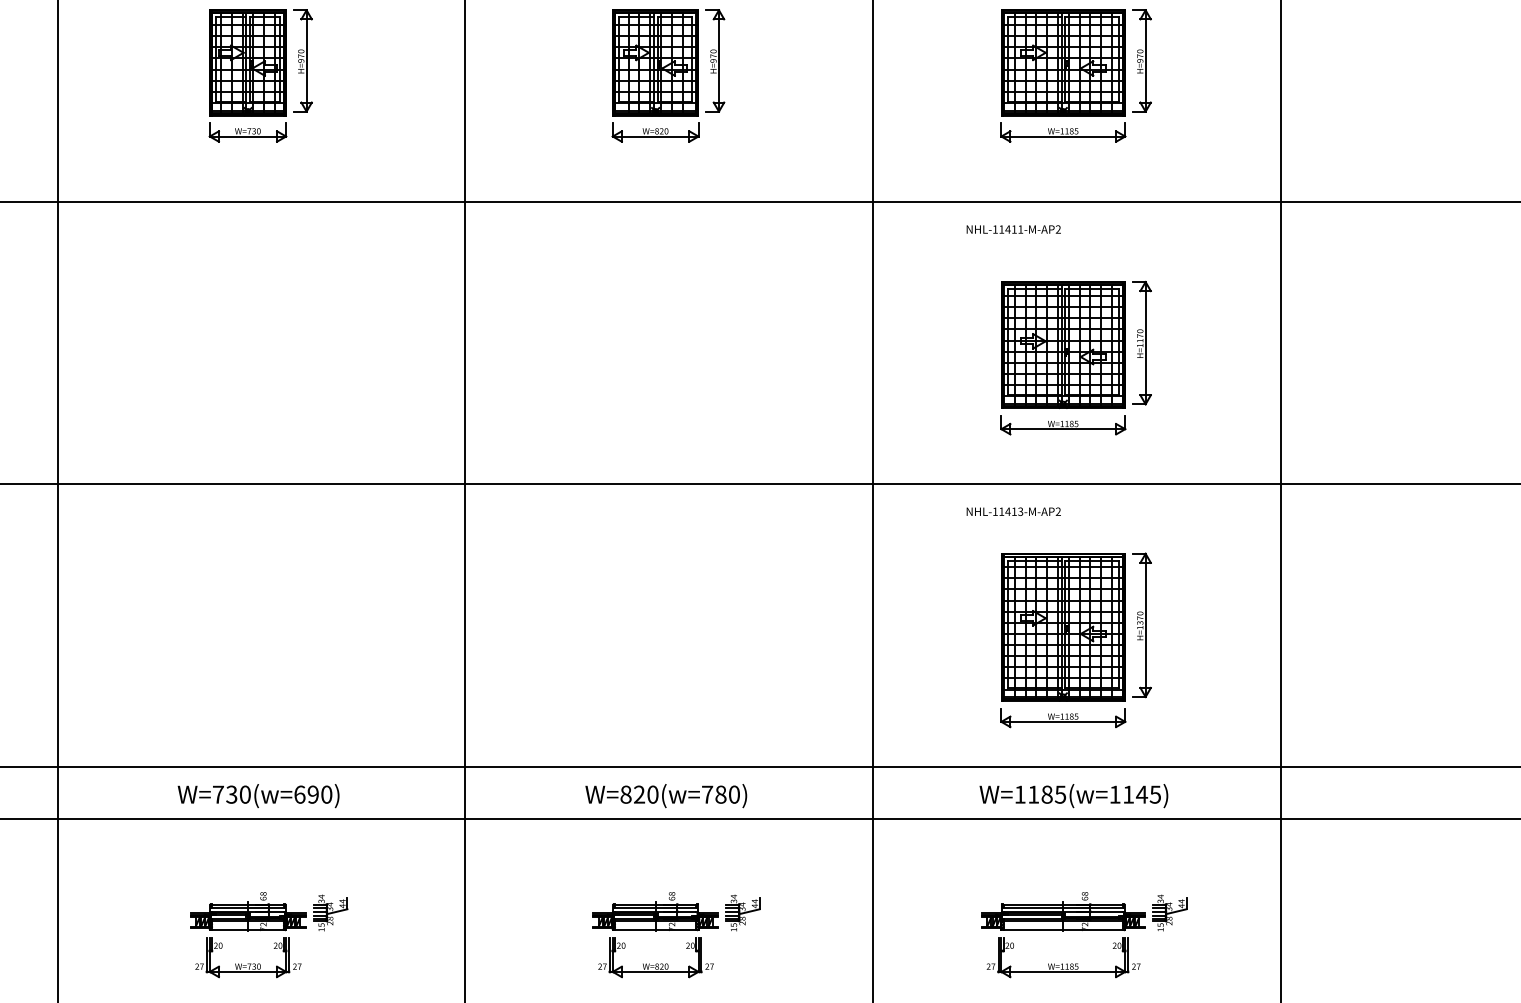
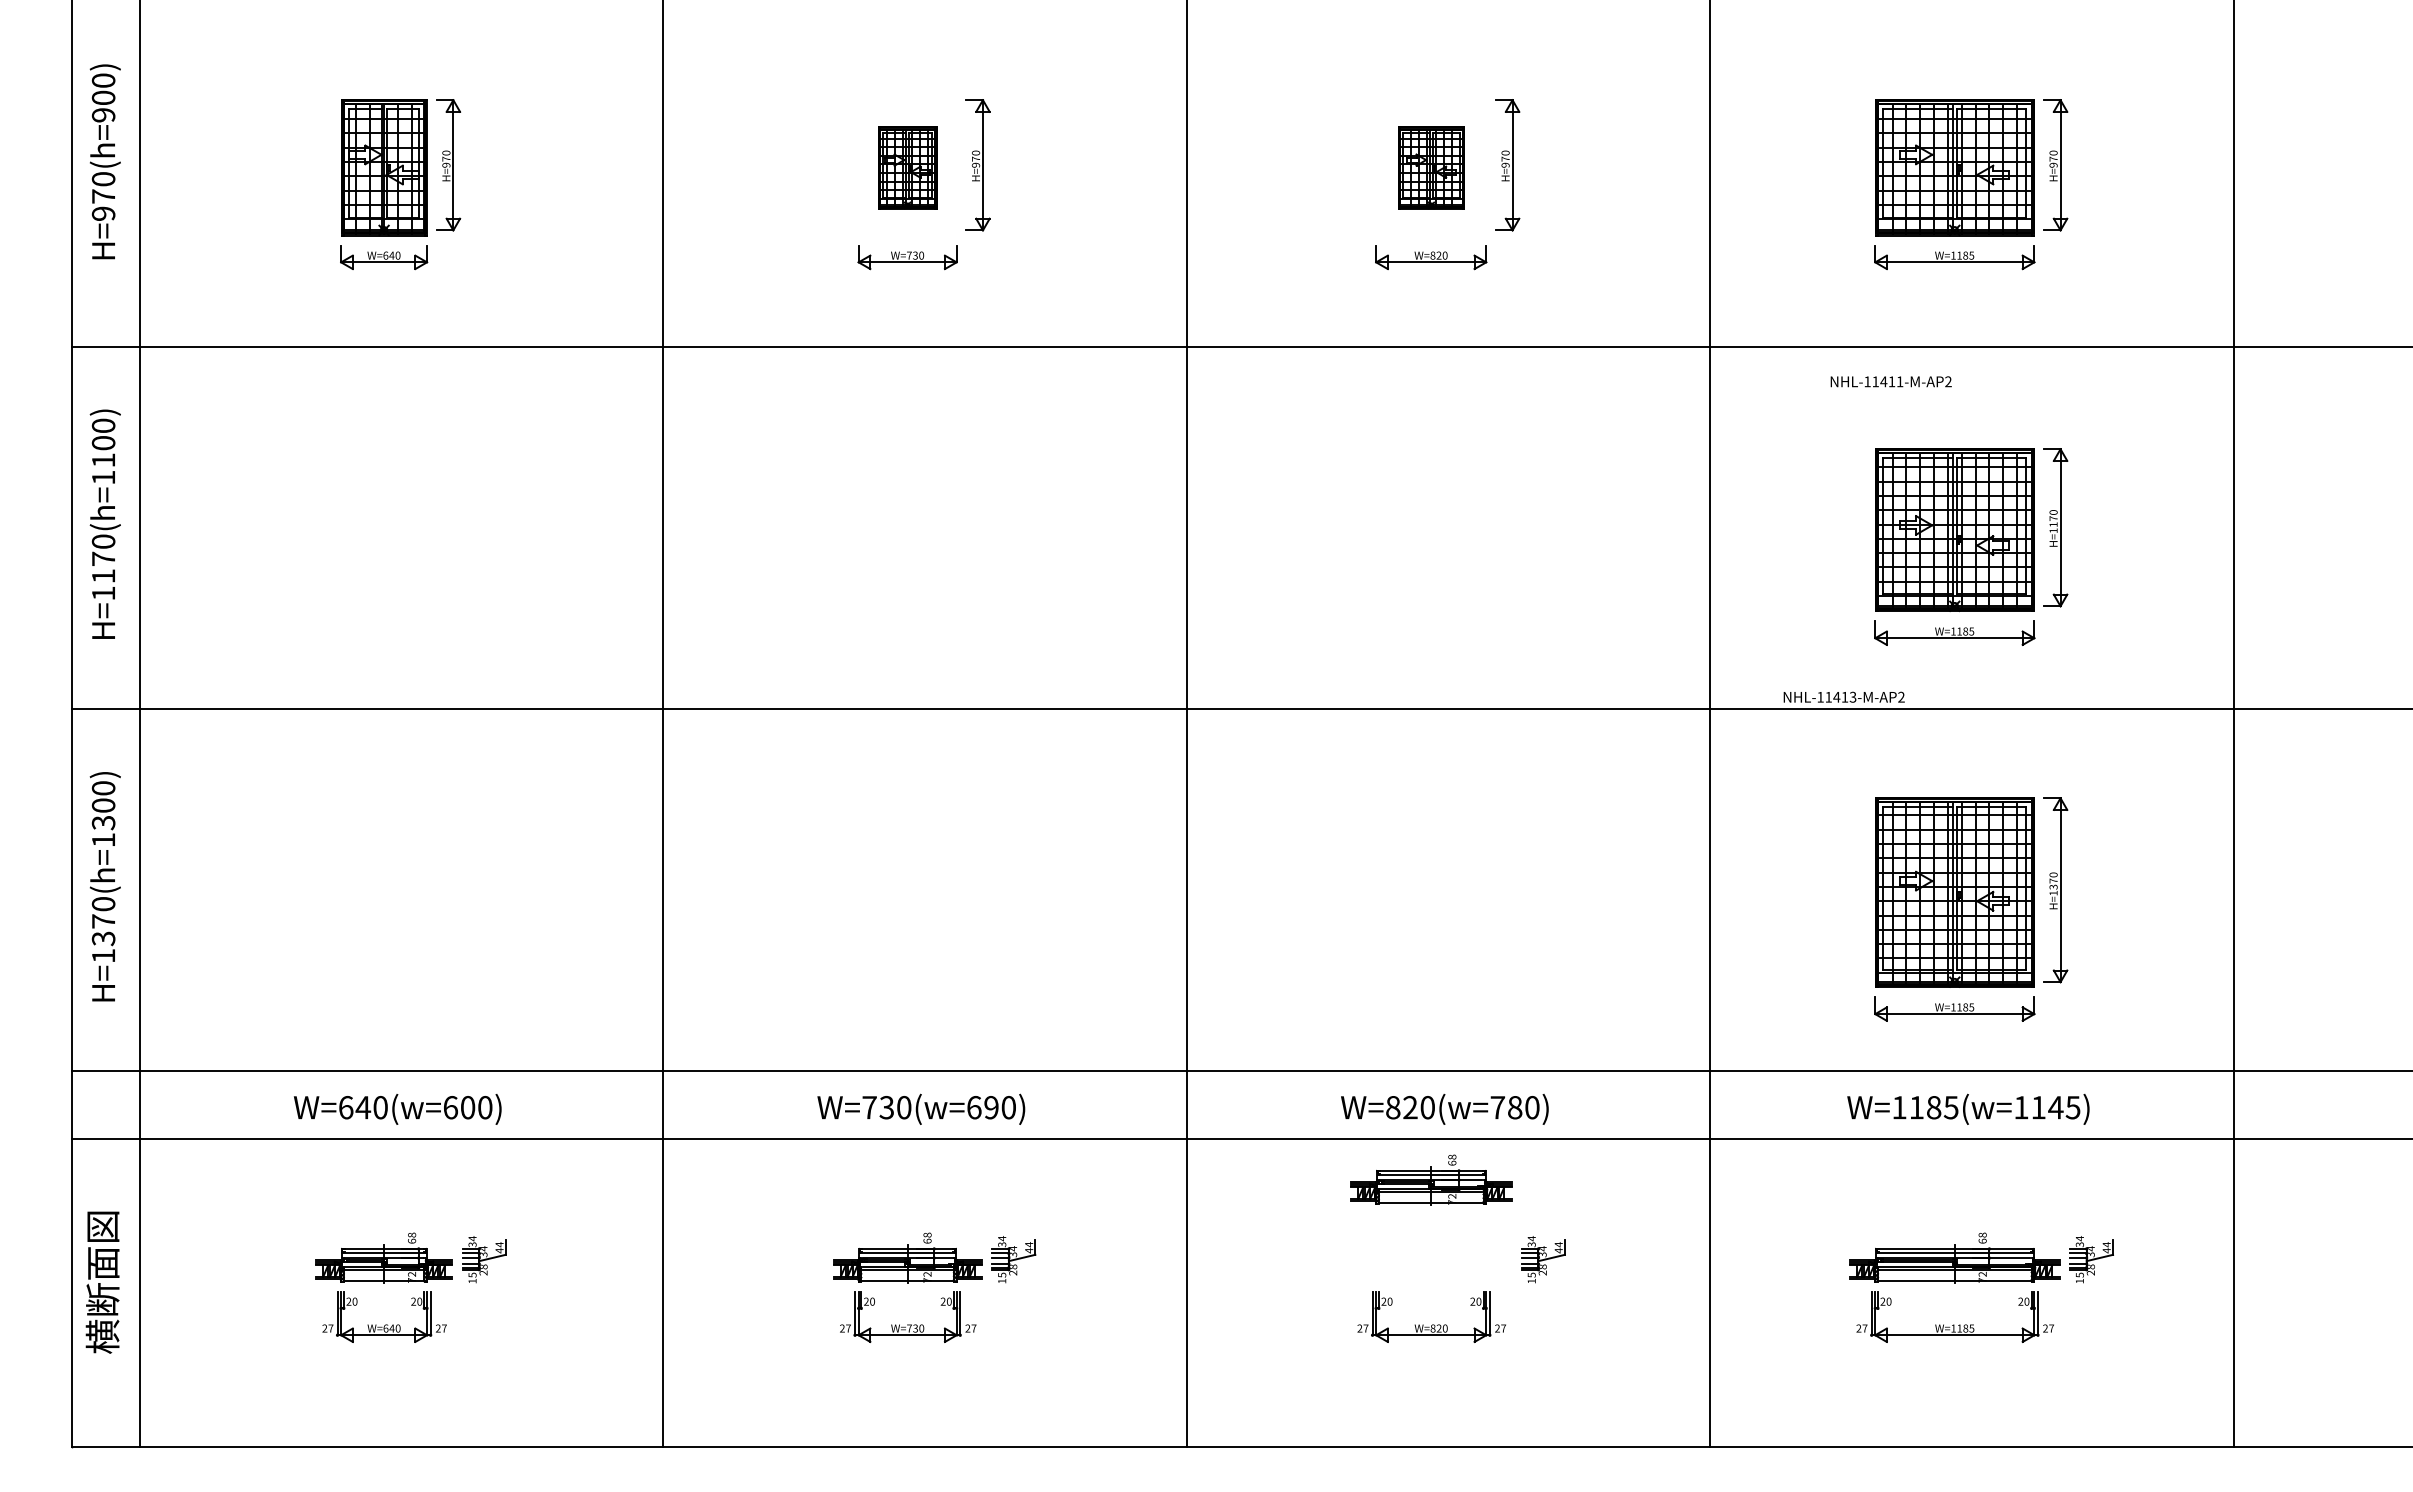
part: (247, 62) -> (907, 167), size x0.6
part: (655, 62) -> (1431, 167), size x0.6
text: (1013, 511) -> (1843, 696), moved
part: (655, 911) -> (1431, 1179), moved

